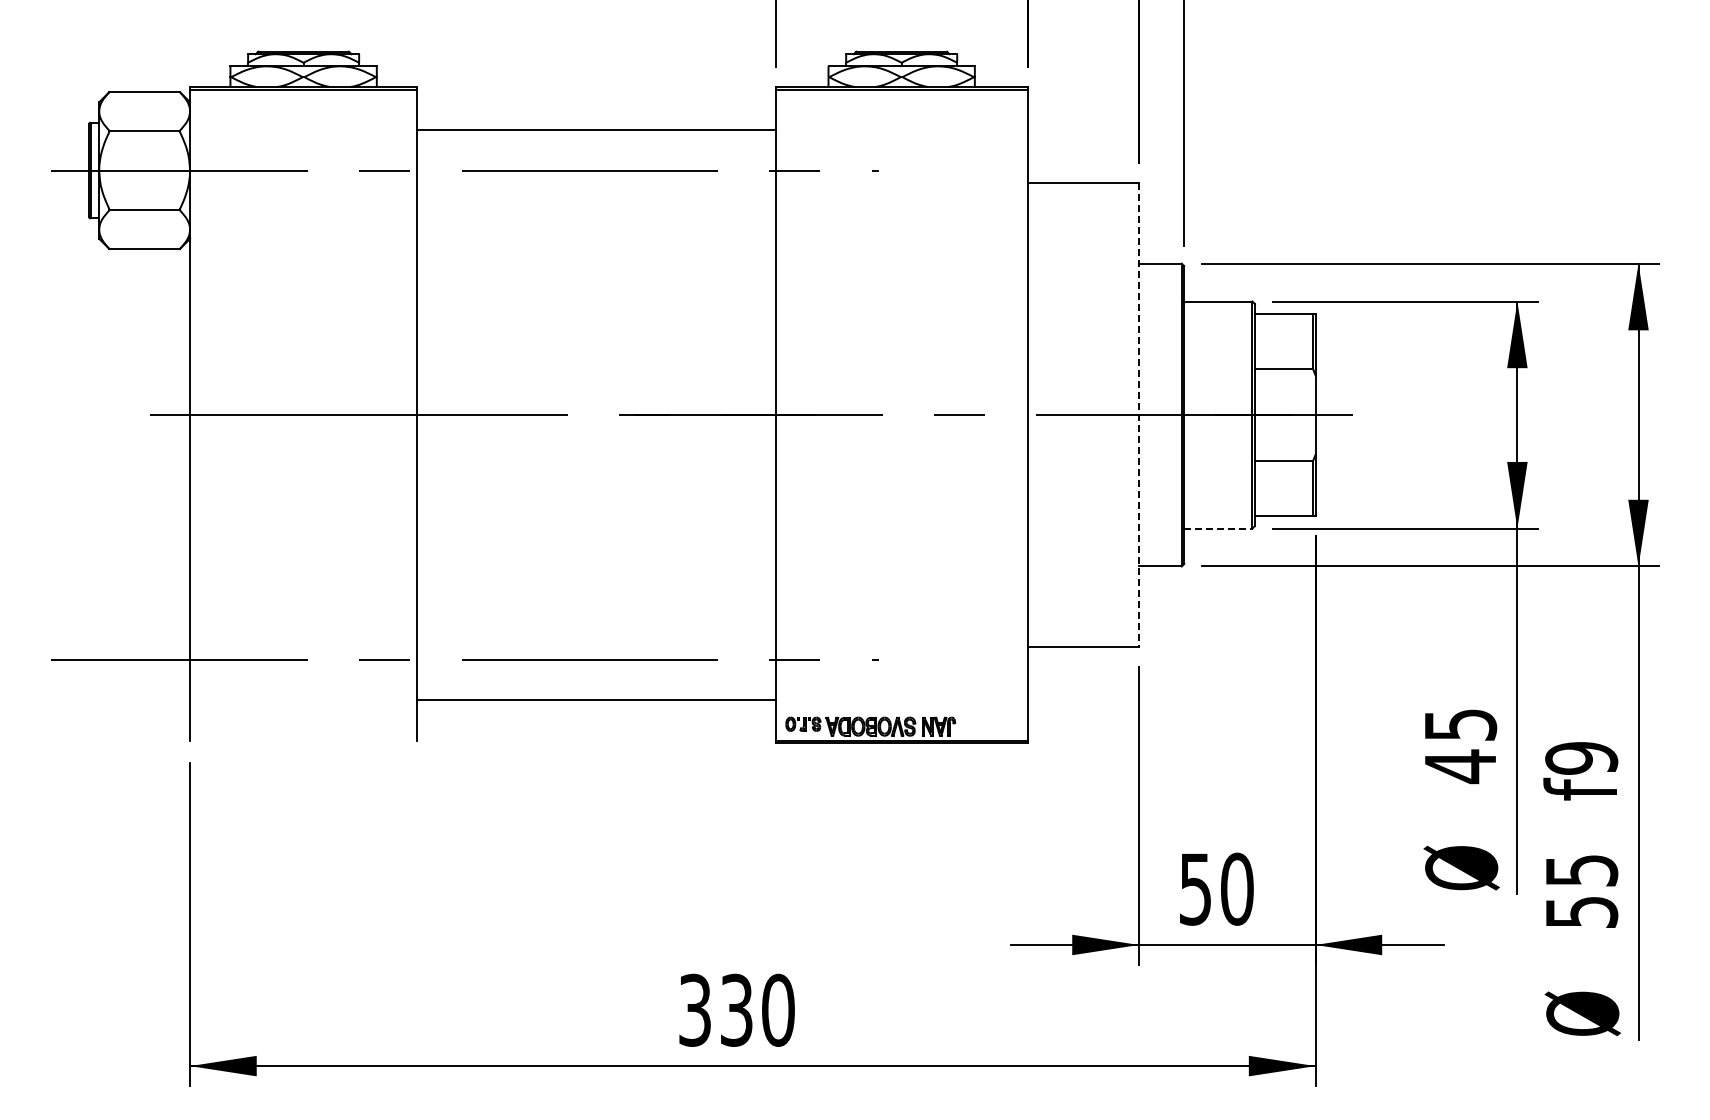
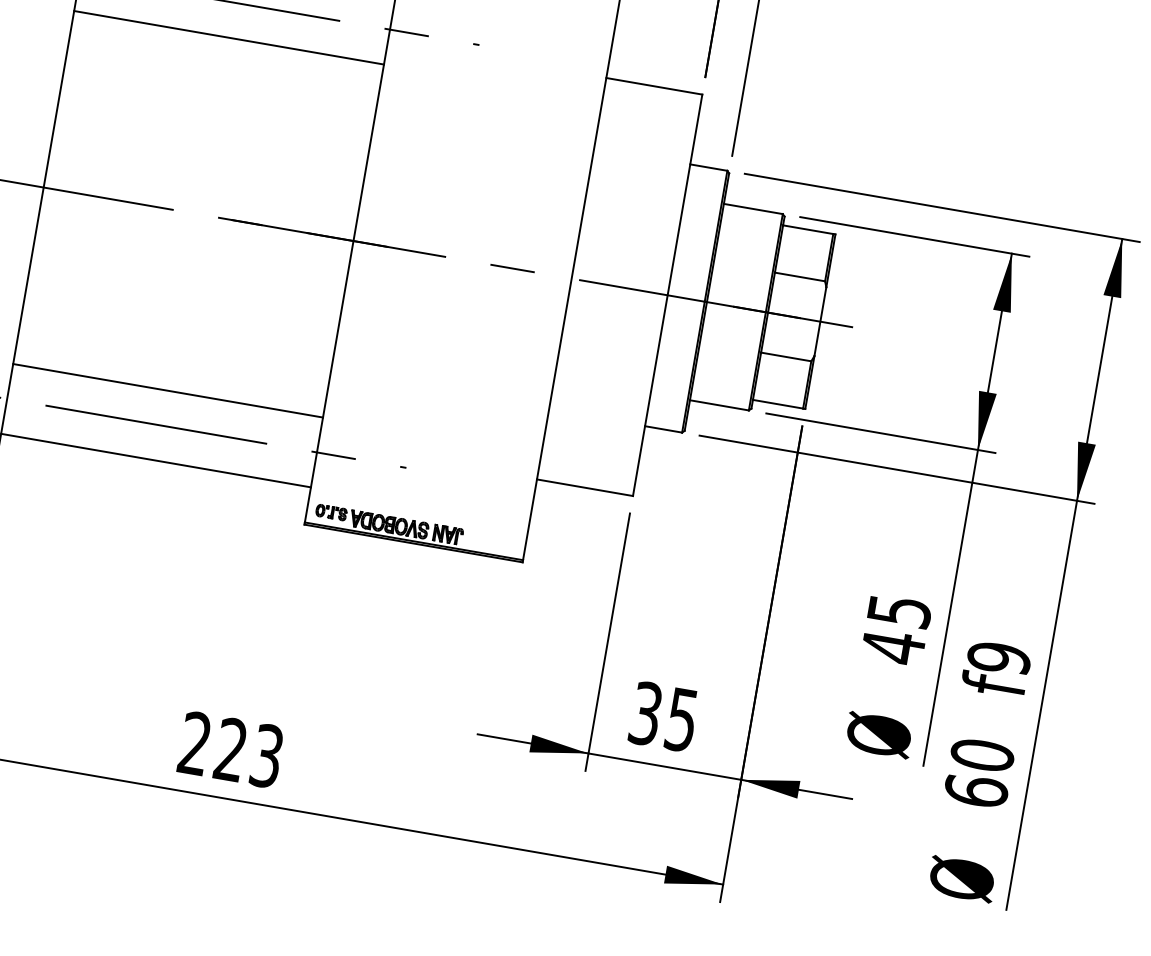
line: (596, 210) -> (229, 37), added
line: (1138, 415) -> (667, 295), dashed -> solid
line: (1218, 528) -> (719, 405), dashed -> solid
line: (596, 619) -> (168, 391), added
text: (1216, 888) -> (664, 716), 50 -> 35
text: (1581, 891) -> (979, 773), 55 -> 60
text: (736, 1009) -> (231, 749), 330 -> 223

